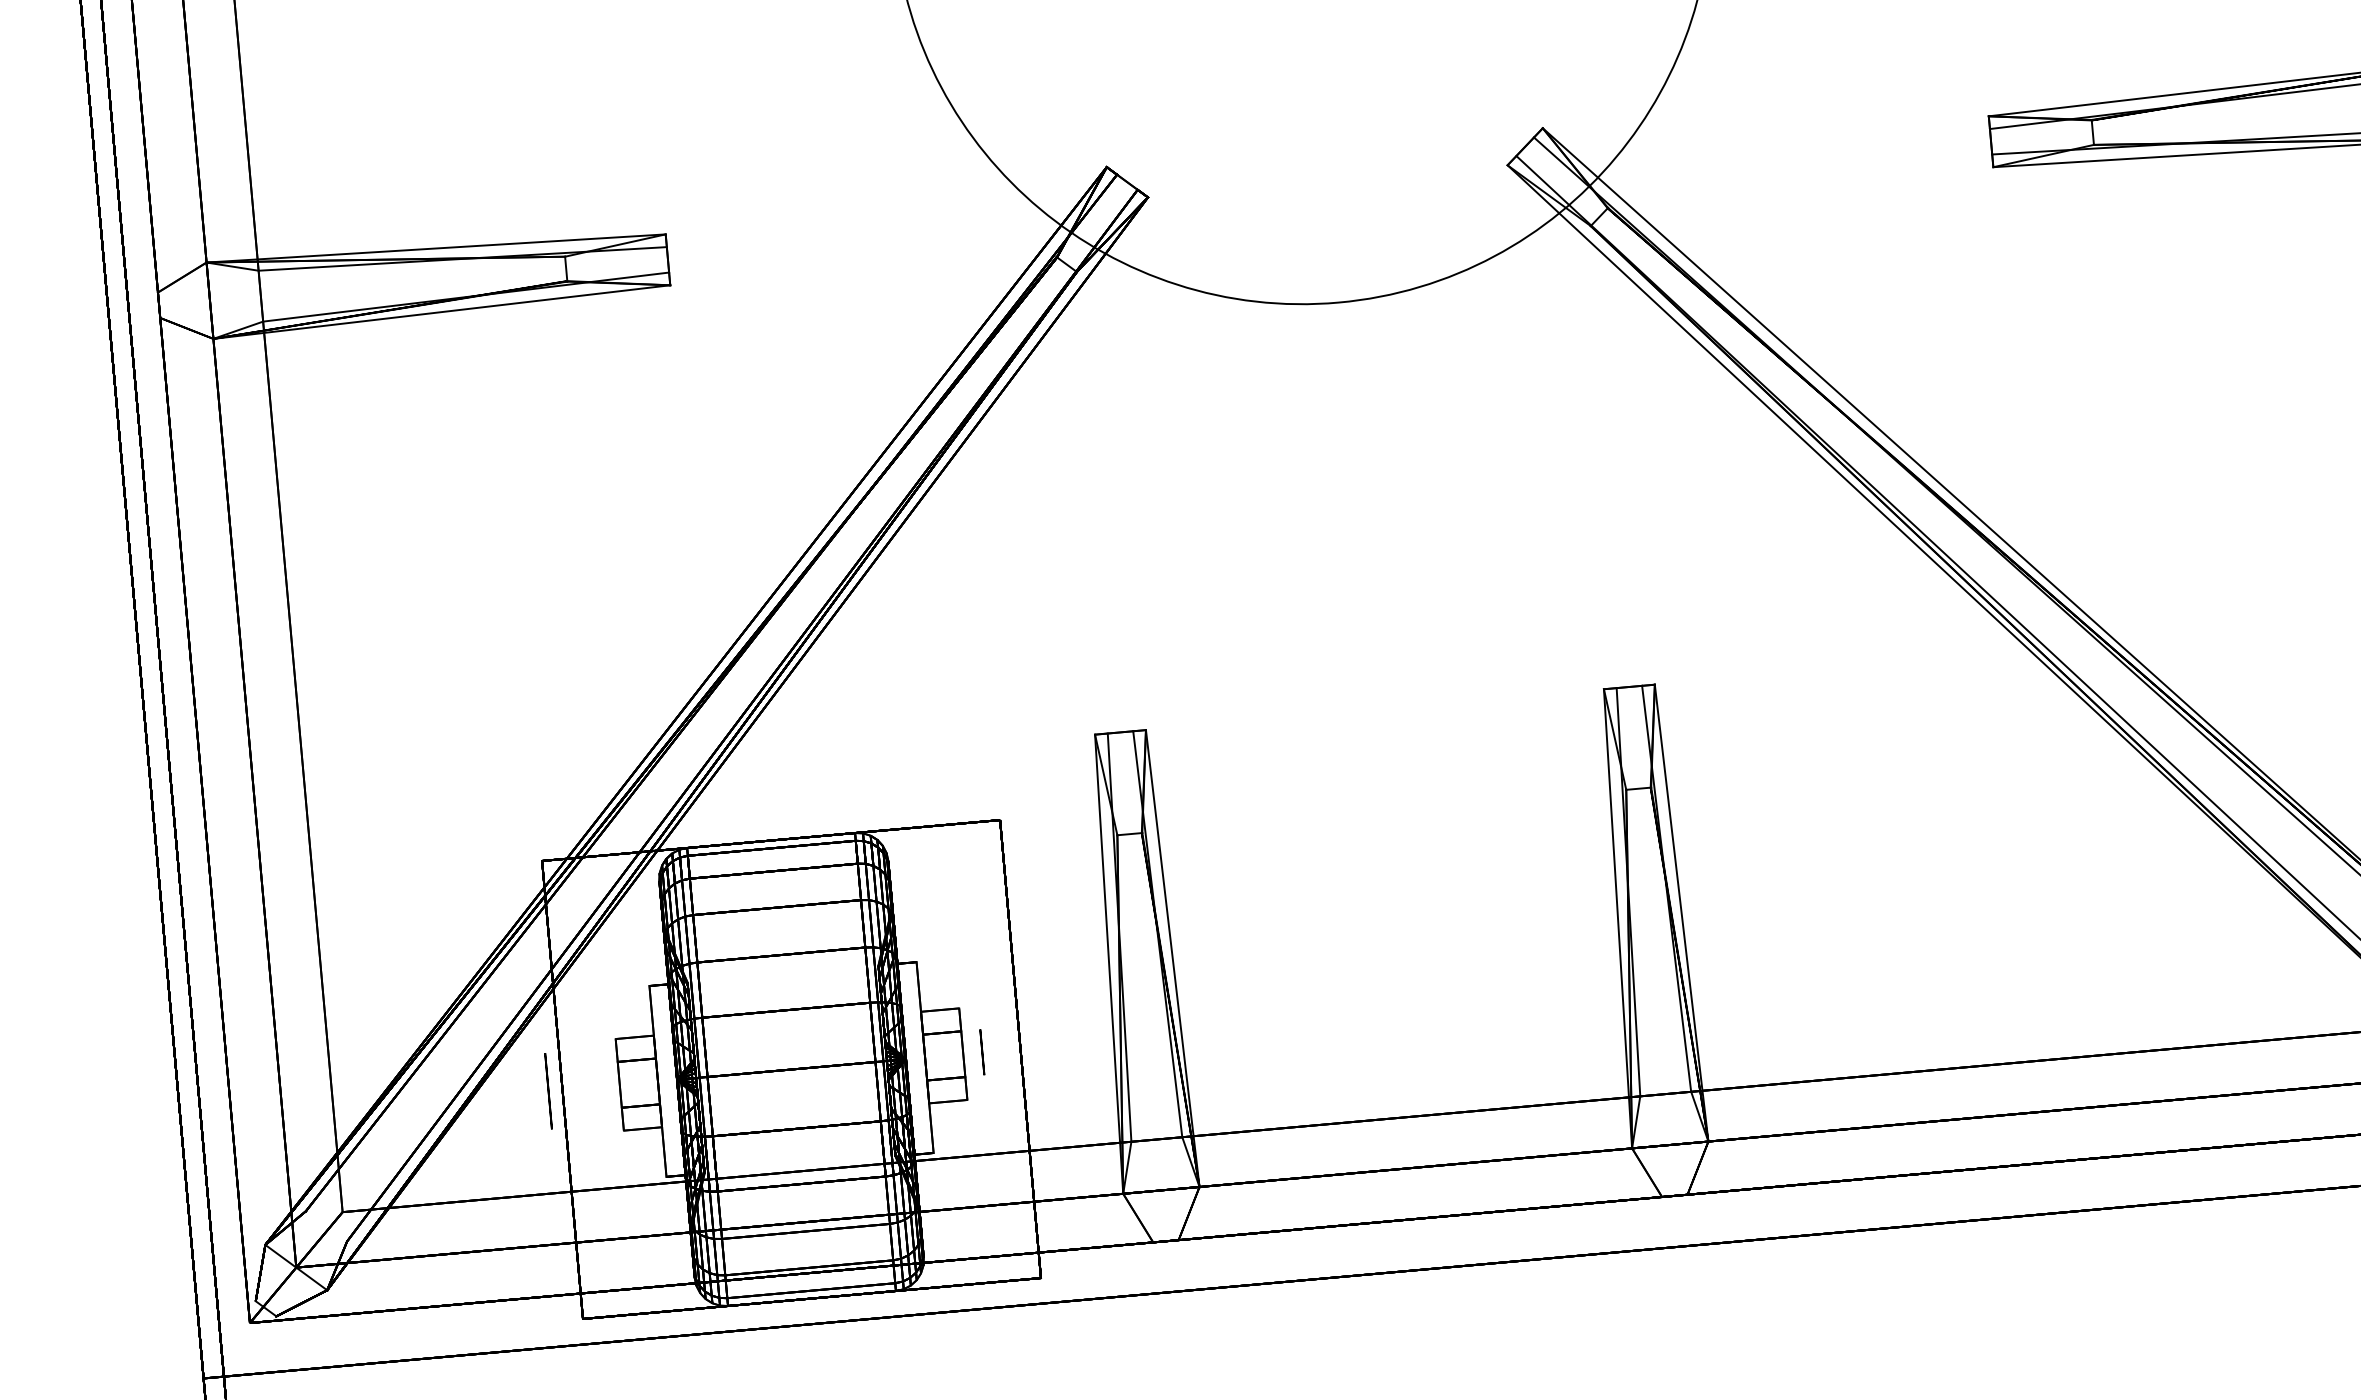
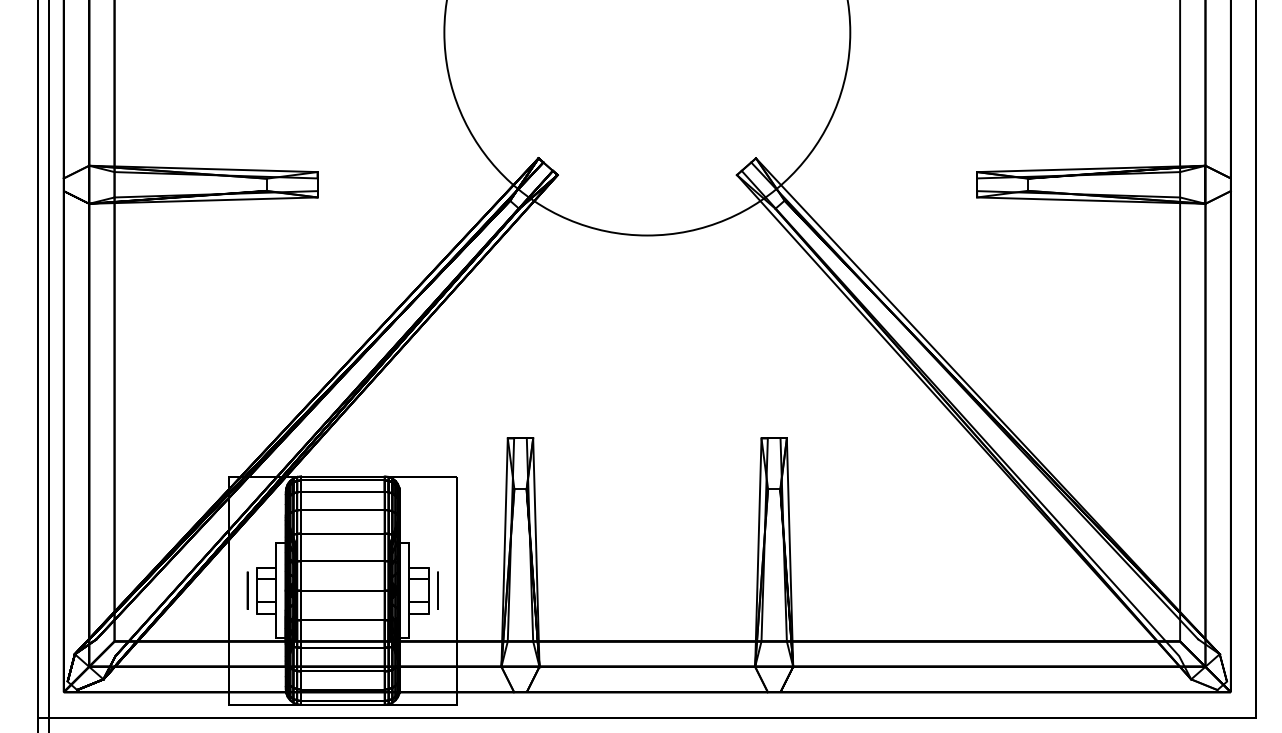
circle: (981, 1052) -> (437, 590), size x1.67
circle: (548, 1090) -> (247, 590), moved

